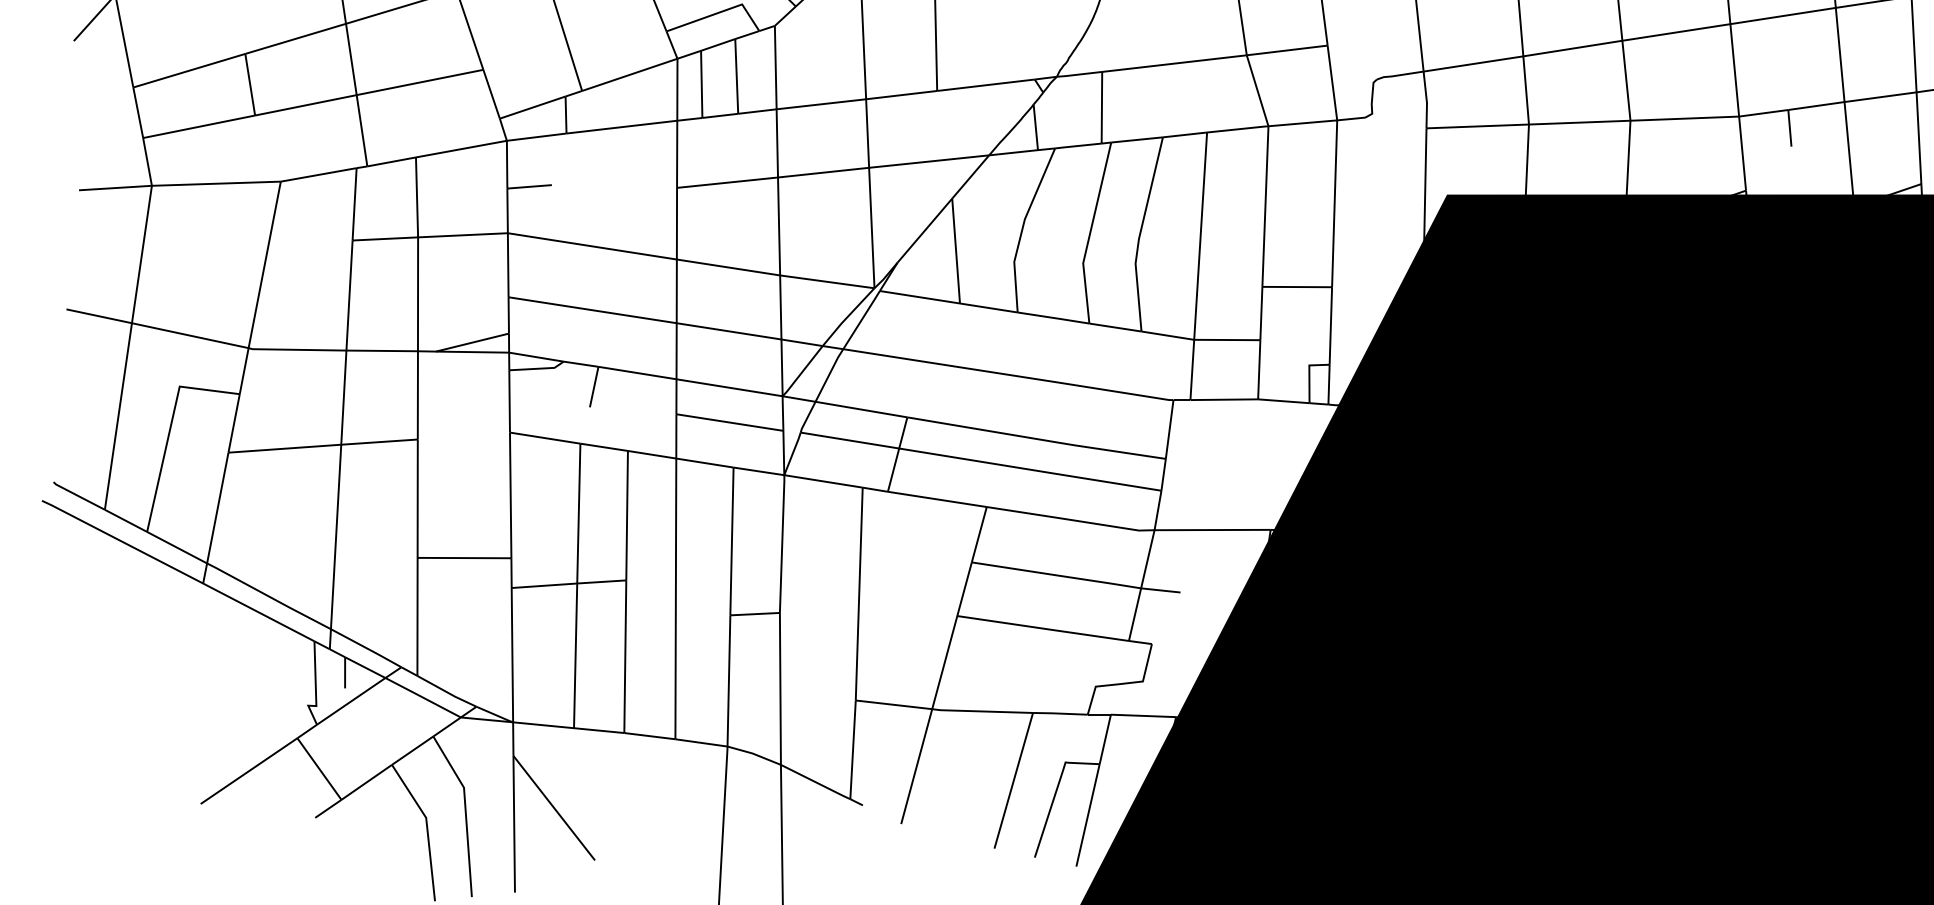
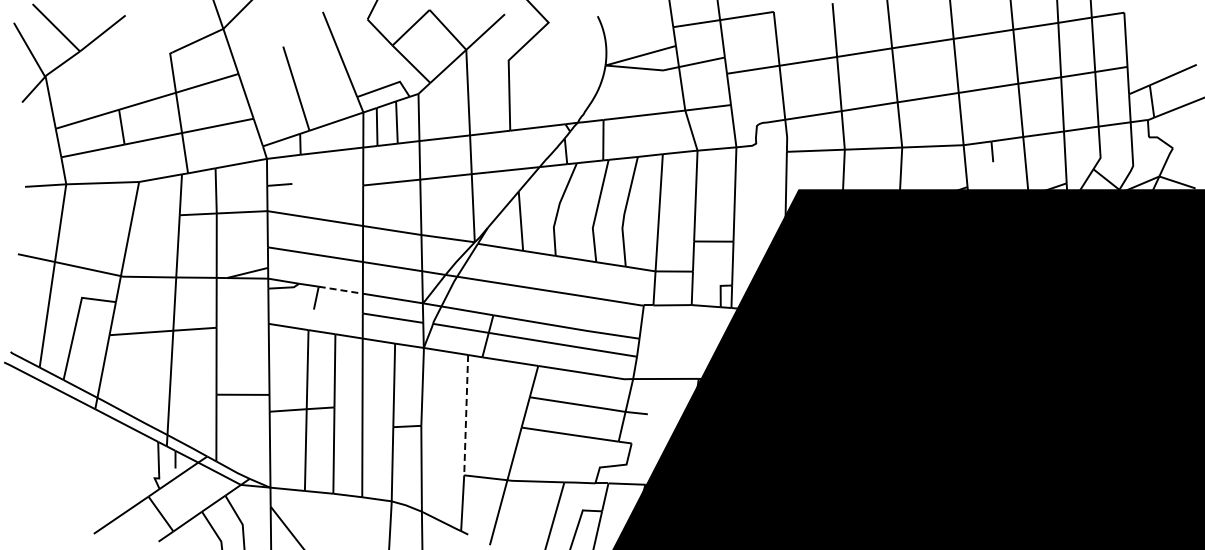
line: (638, 373) -> (341, 290), solid -> dashed
line: (859, 594) -> (466, 415), solid -> dashed

